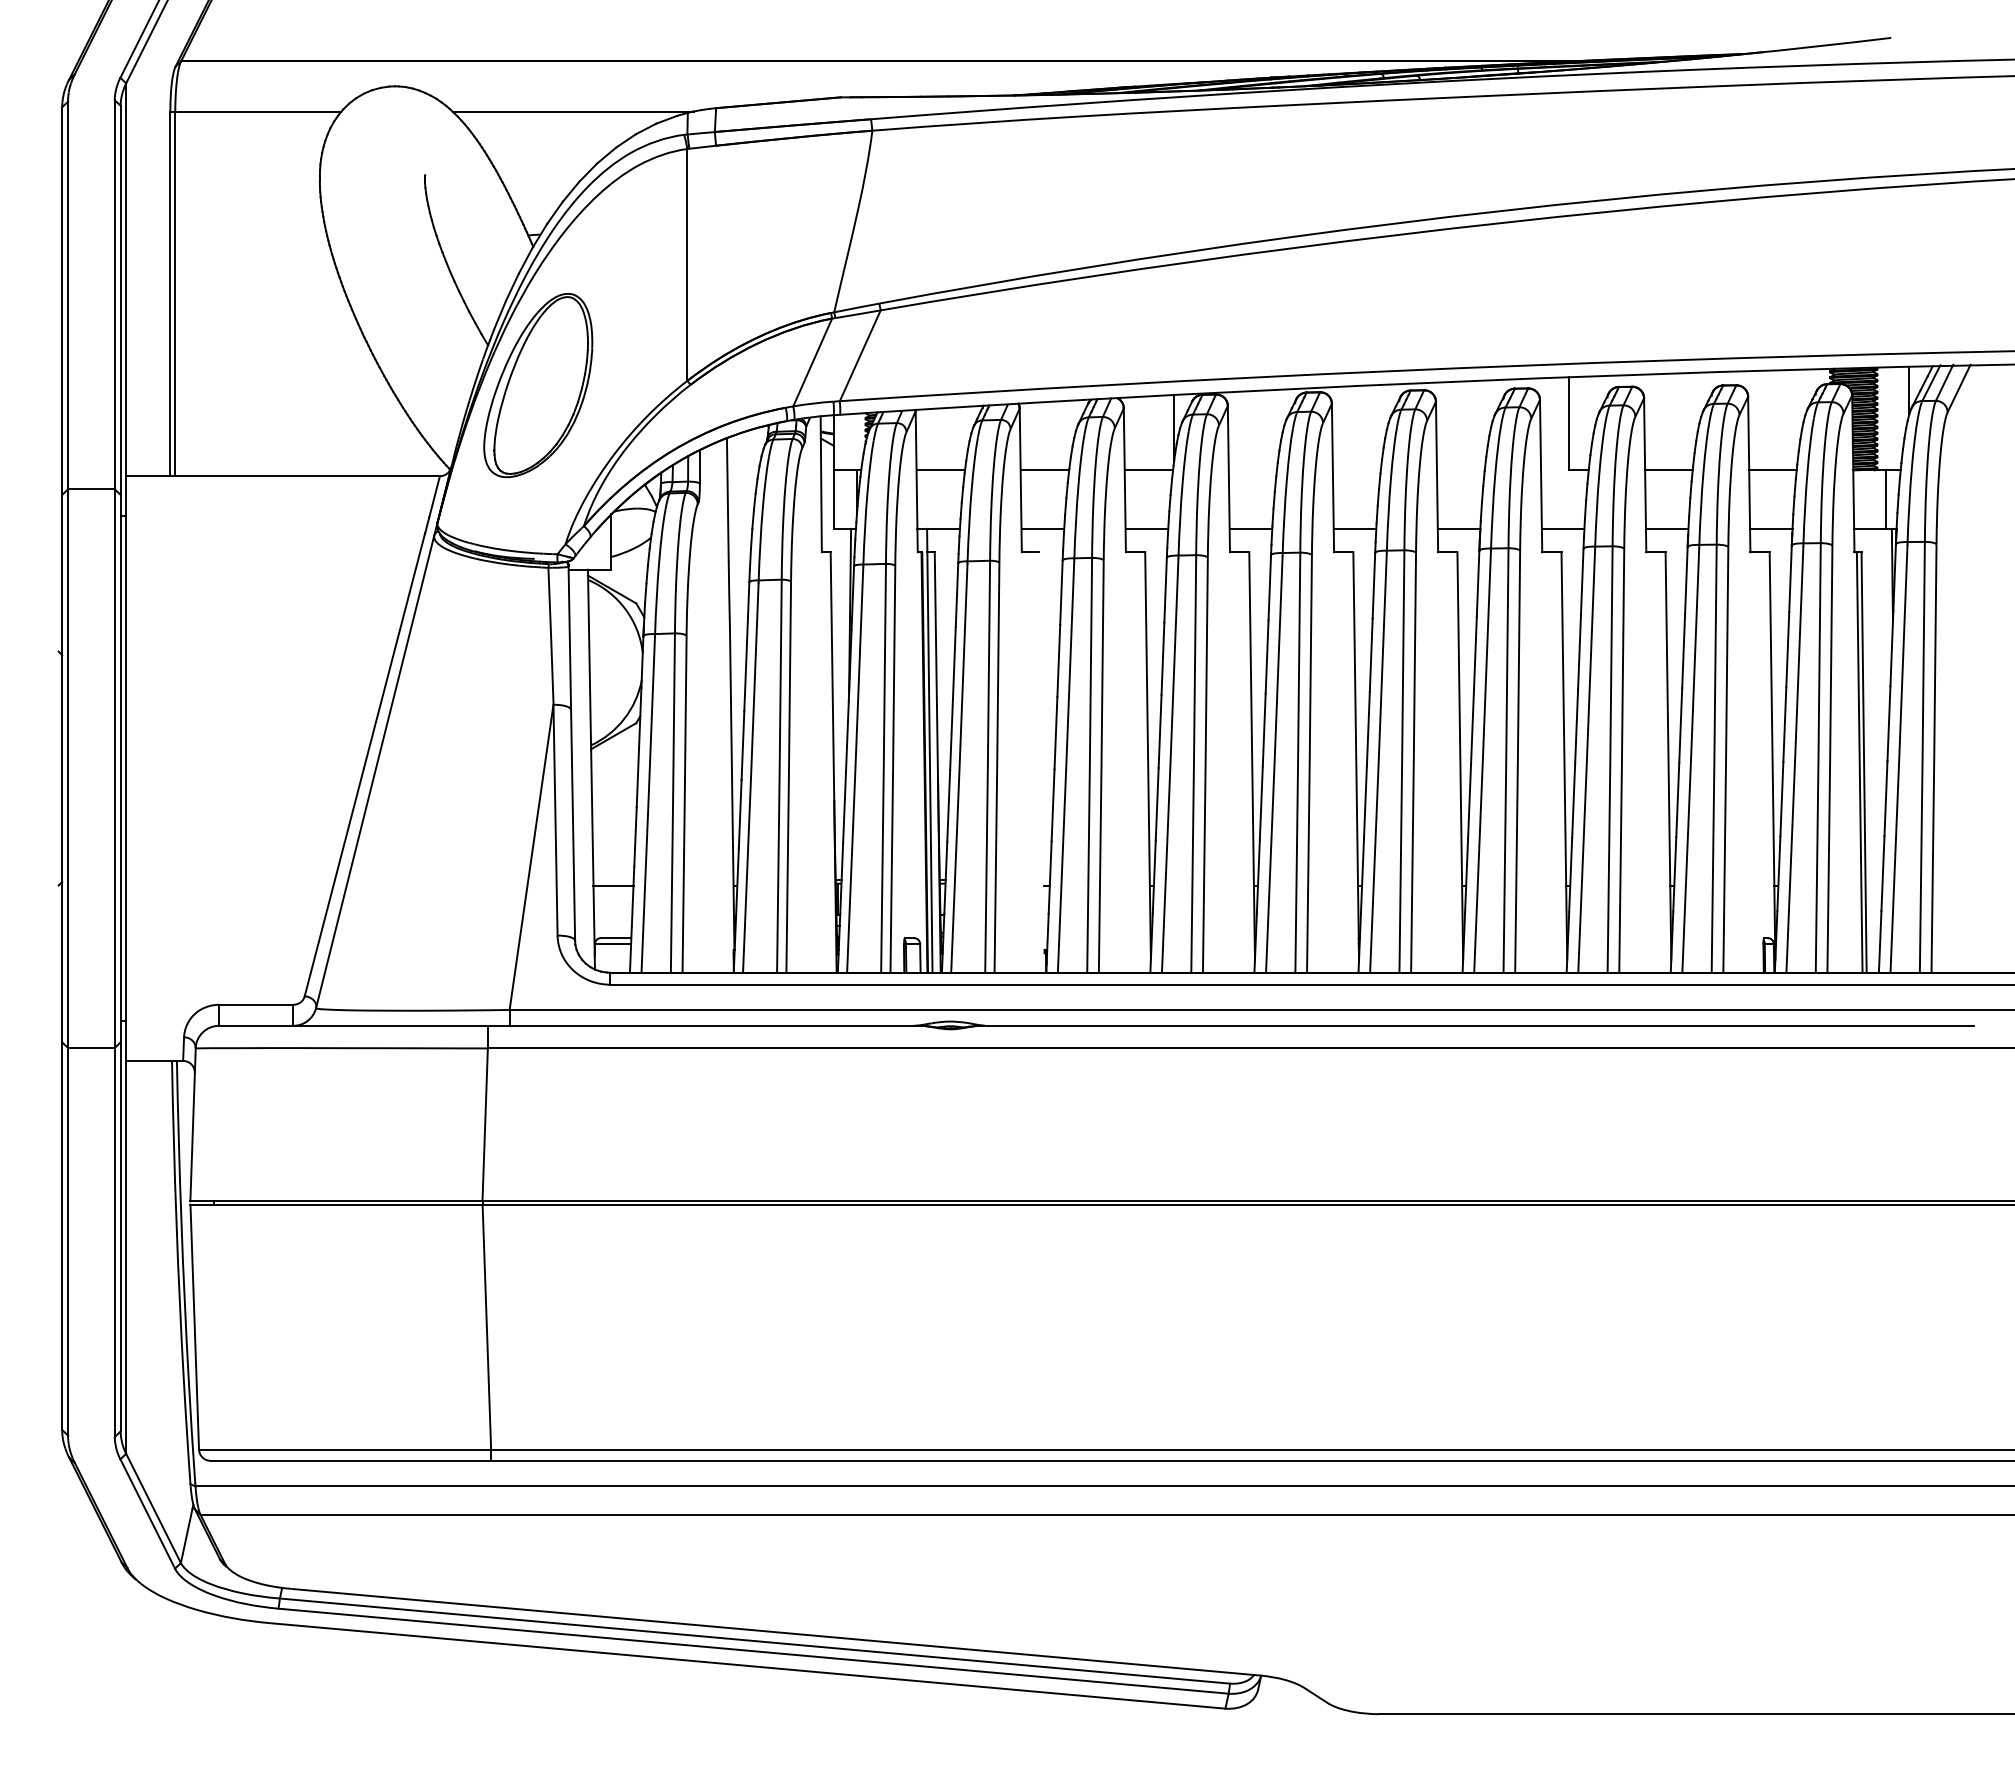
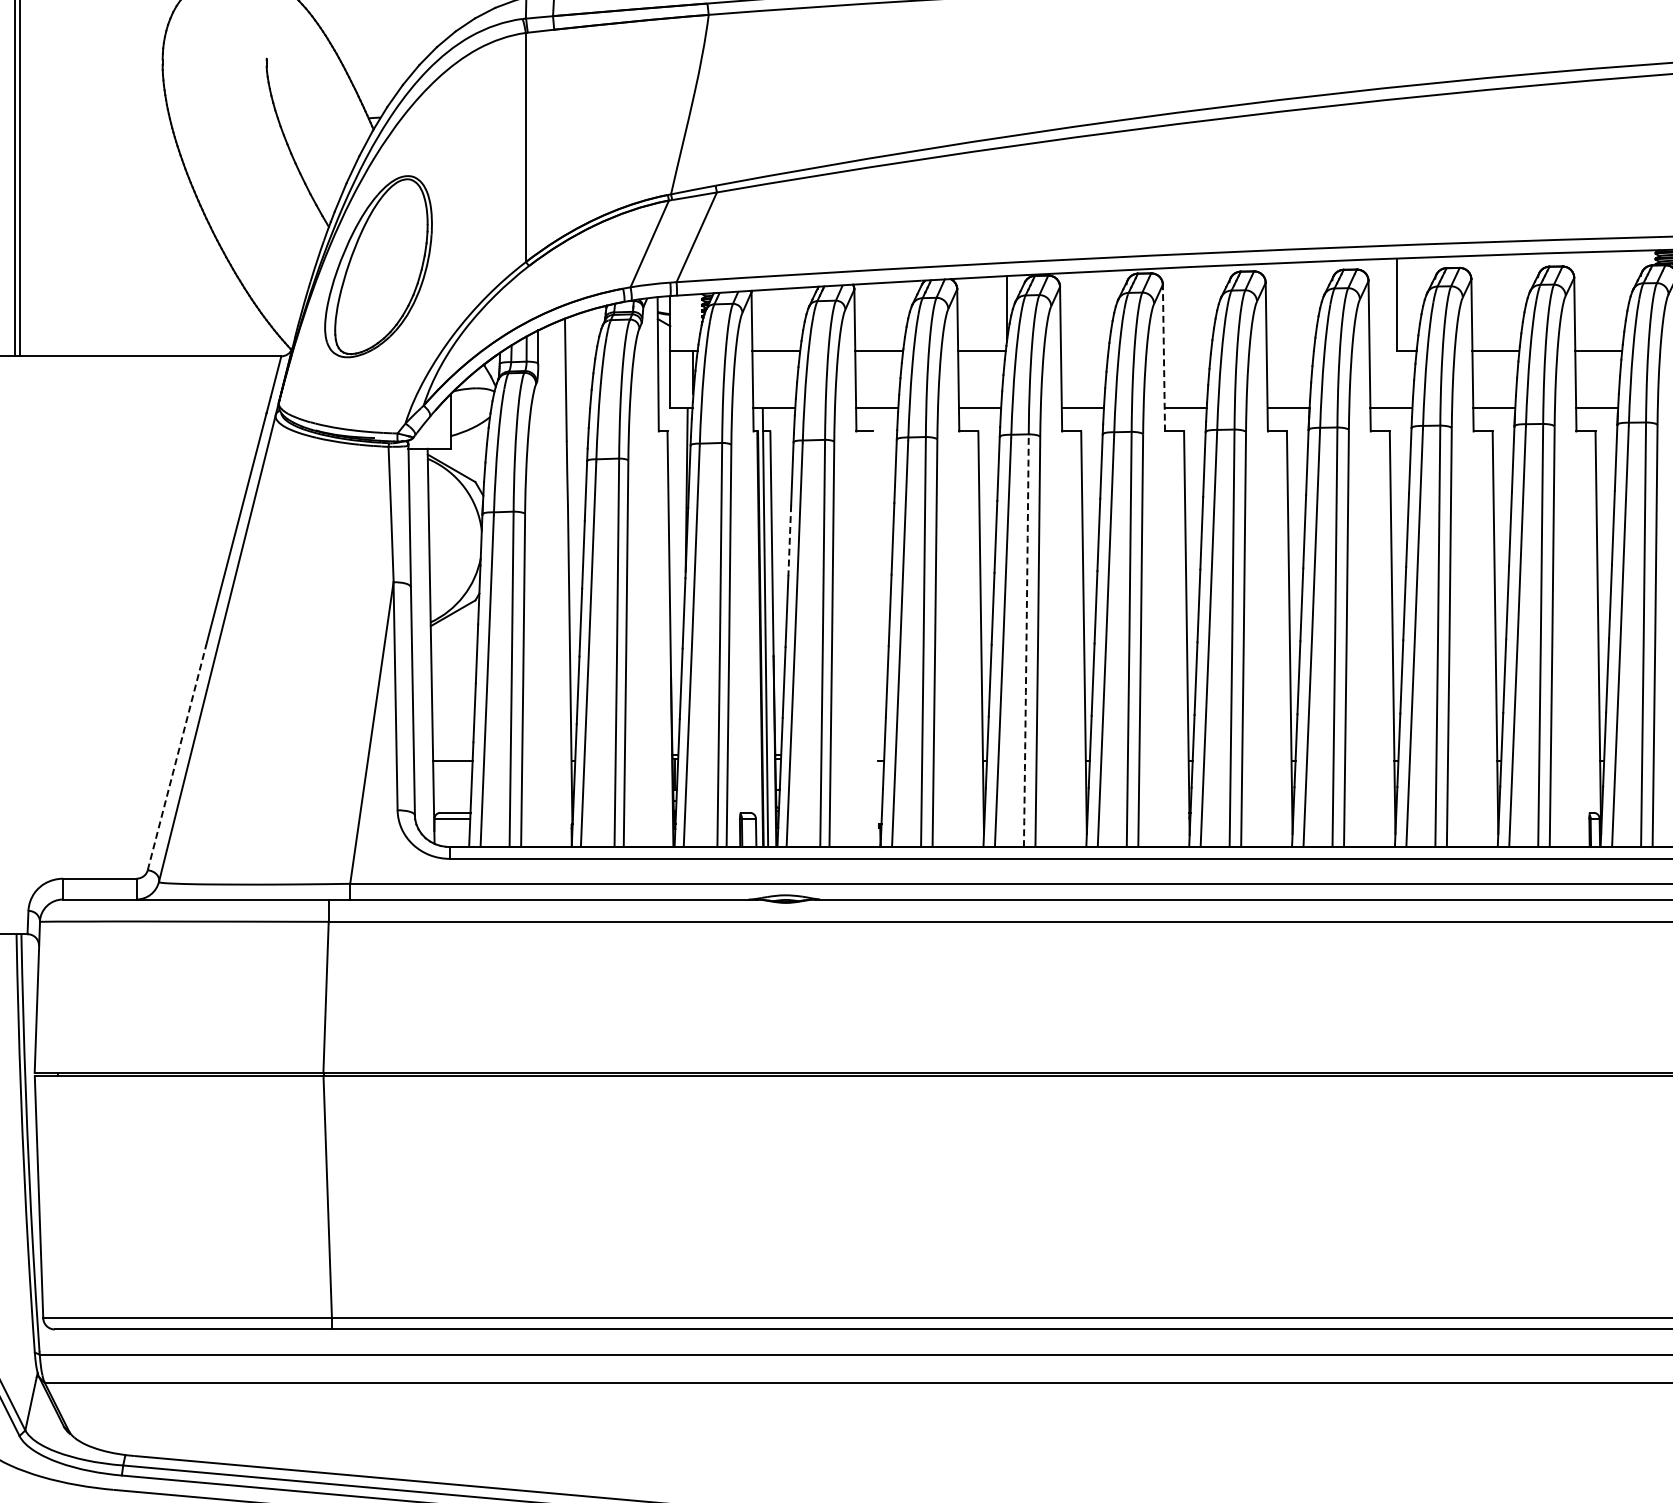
line: (1332, 477) -> (1163, 357), solid -> dashed
line: (954, 662) -> (789, 540), solid -> dashed
arc: (1193, 763) -> (1026, 640), solid -> dashed
line: (334, 882) -> (177, 757), solid -> dashed

